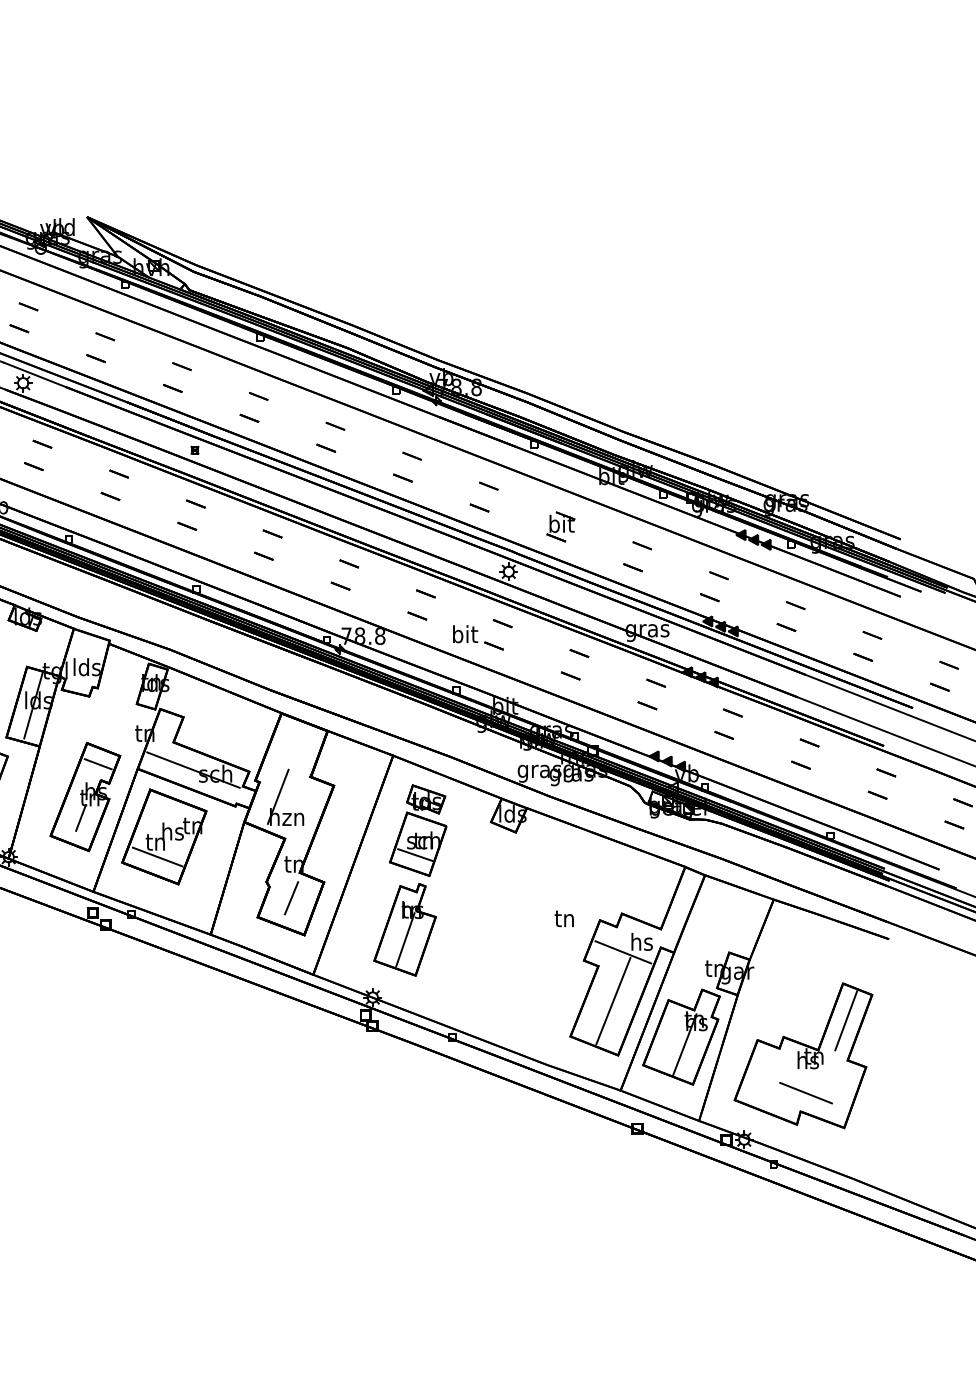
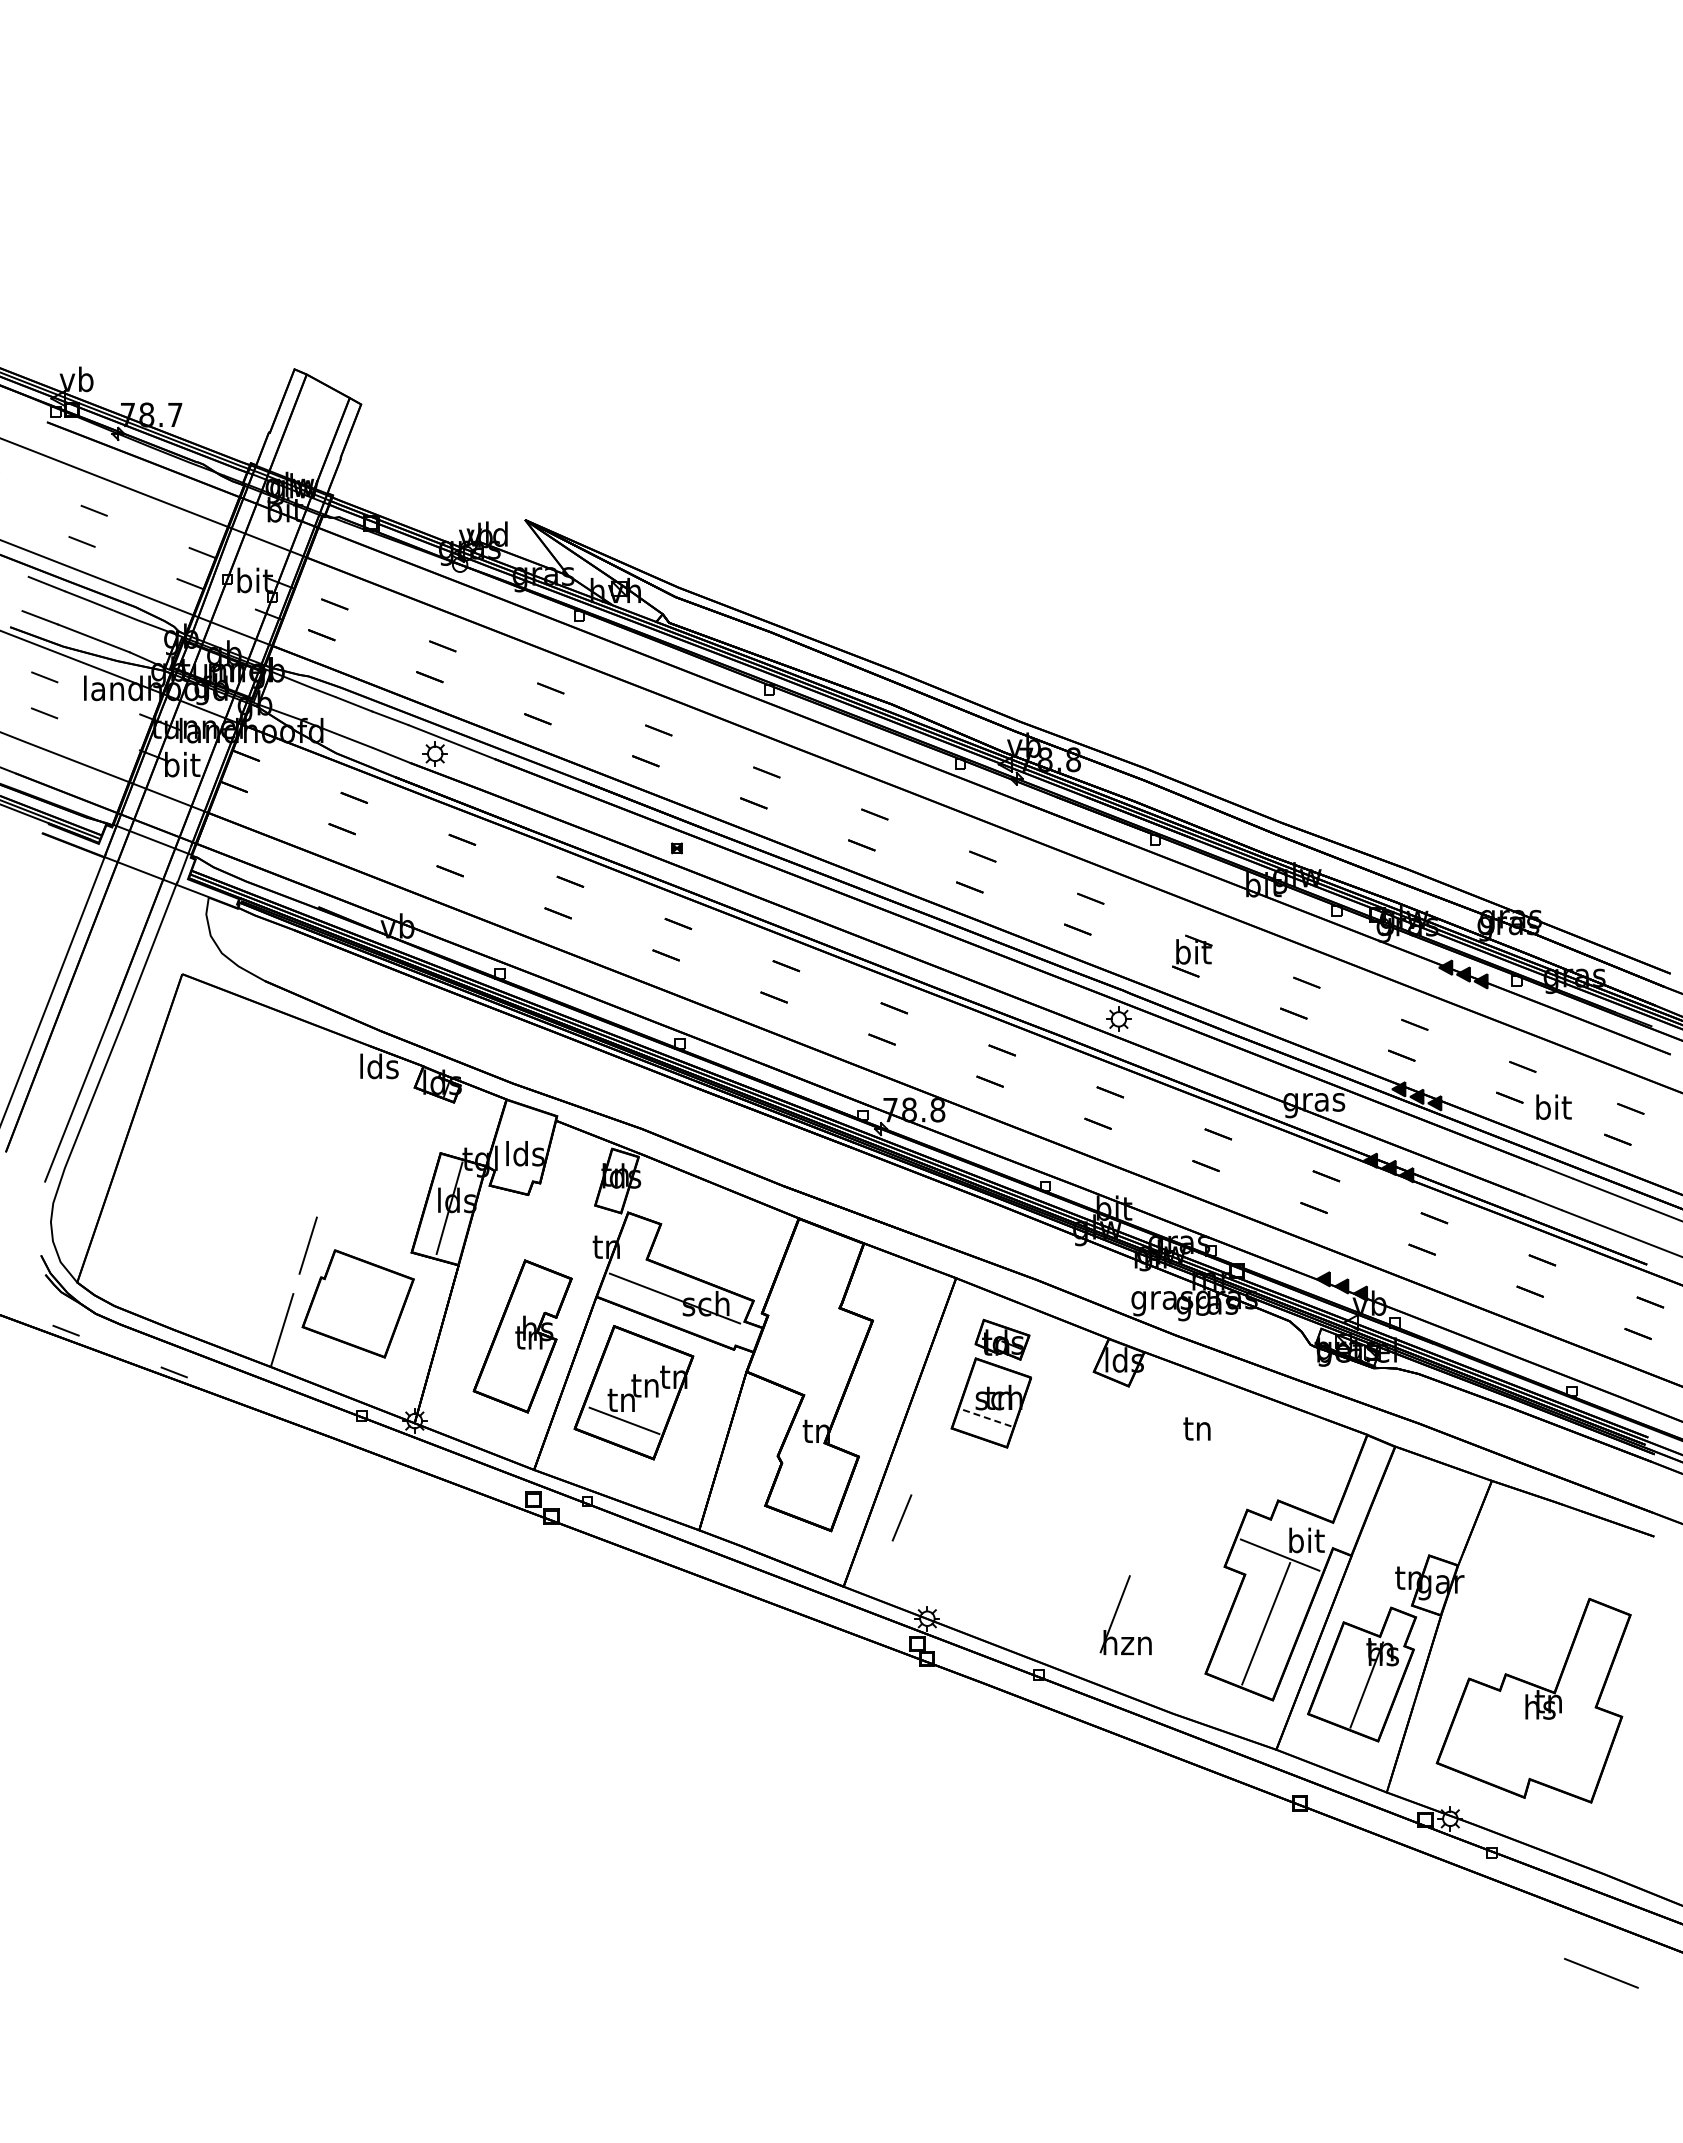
text: (465, 633) -> (1553, 1106), moved
line: (97, 764) -> (540, 1290), removed
part: (279, 794) -> (1117, 1611), moved
line: (80, 817) -> (516, 1365), removed
text: (173, 831) -> (646, 1384), hs -> tn
line: (415, 855) -> (987, 1418), solid -> dashed
line: (291, 897) -> (901, 1517), moved
text: (563, 918) -> (1196, 1428), moved
part: (404, 929) -> (972, 1523), removed
text: (642, 941) -> (1306, 1540), hs -> bit
line: (845, 1020) -> (1593, 1651), removed
line: (806, 1093) -> (1601, 1973), moved

